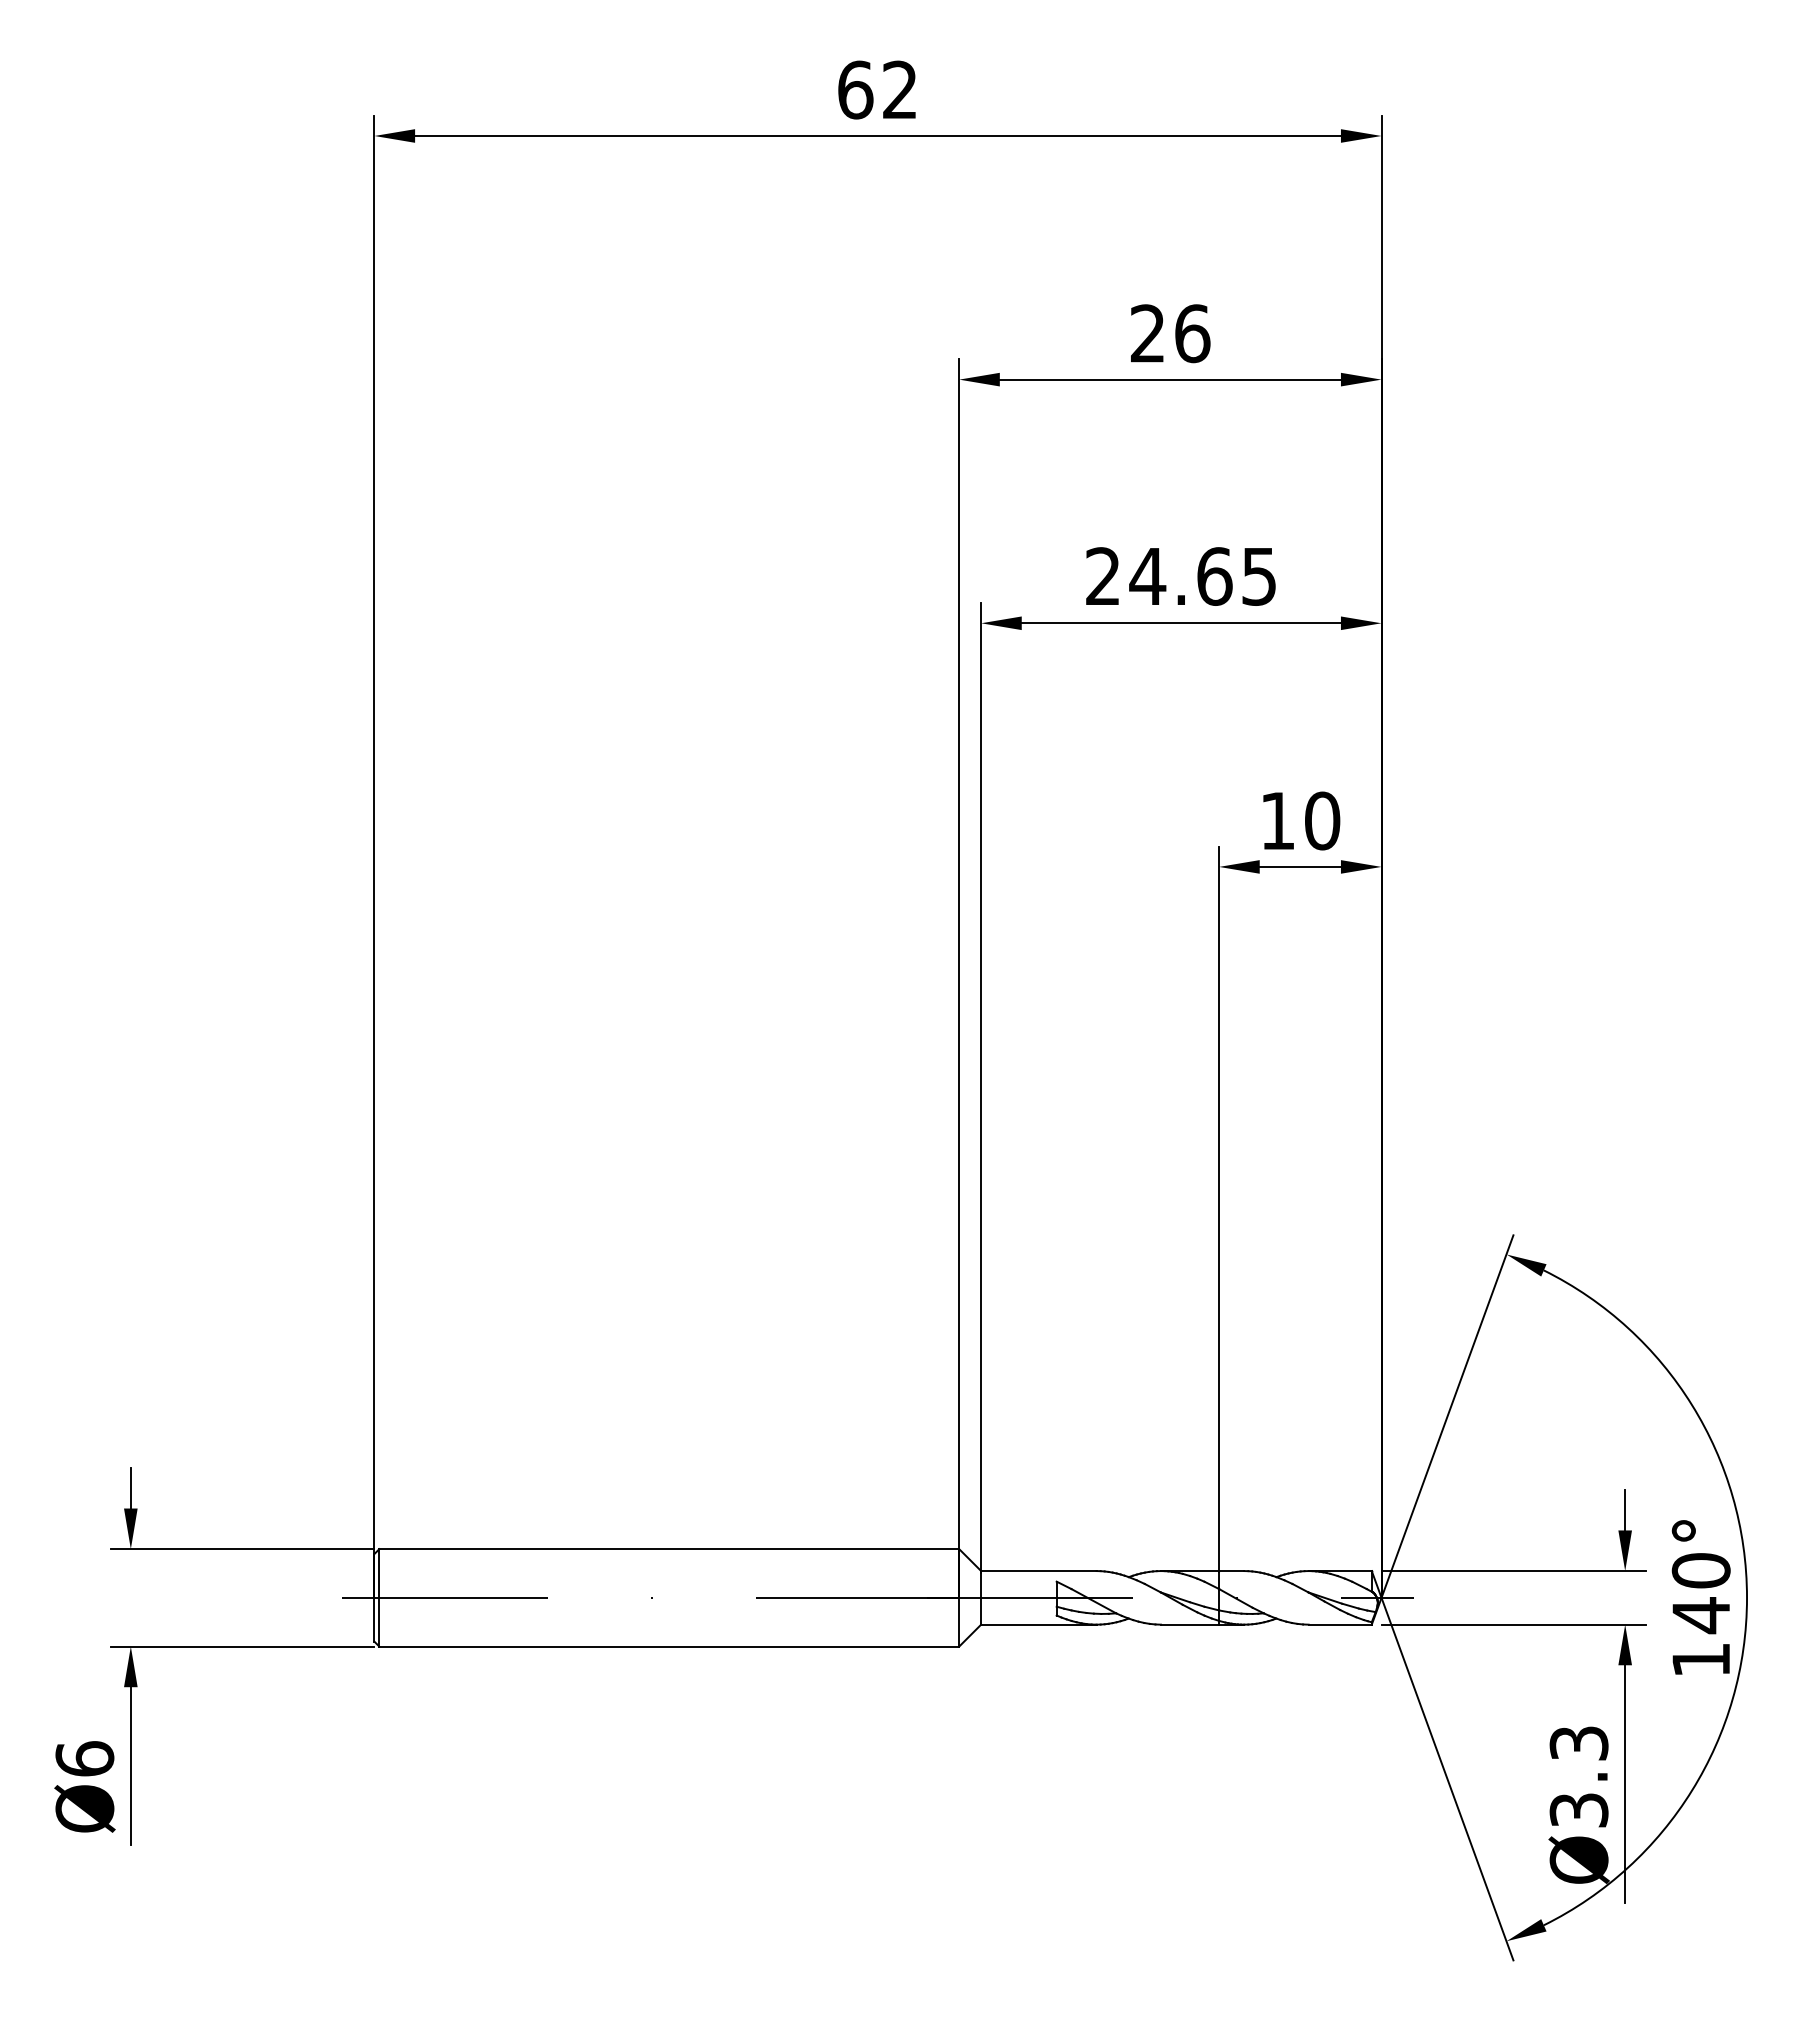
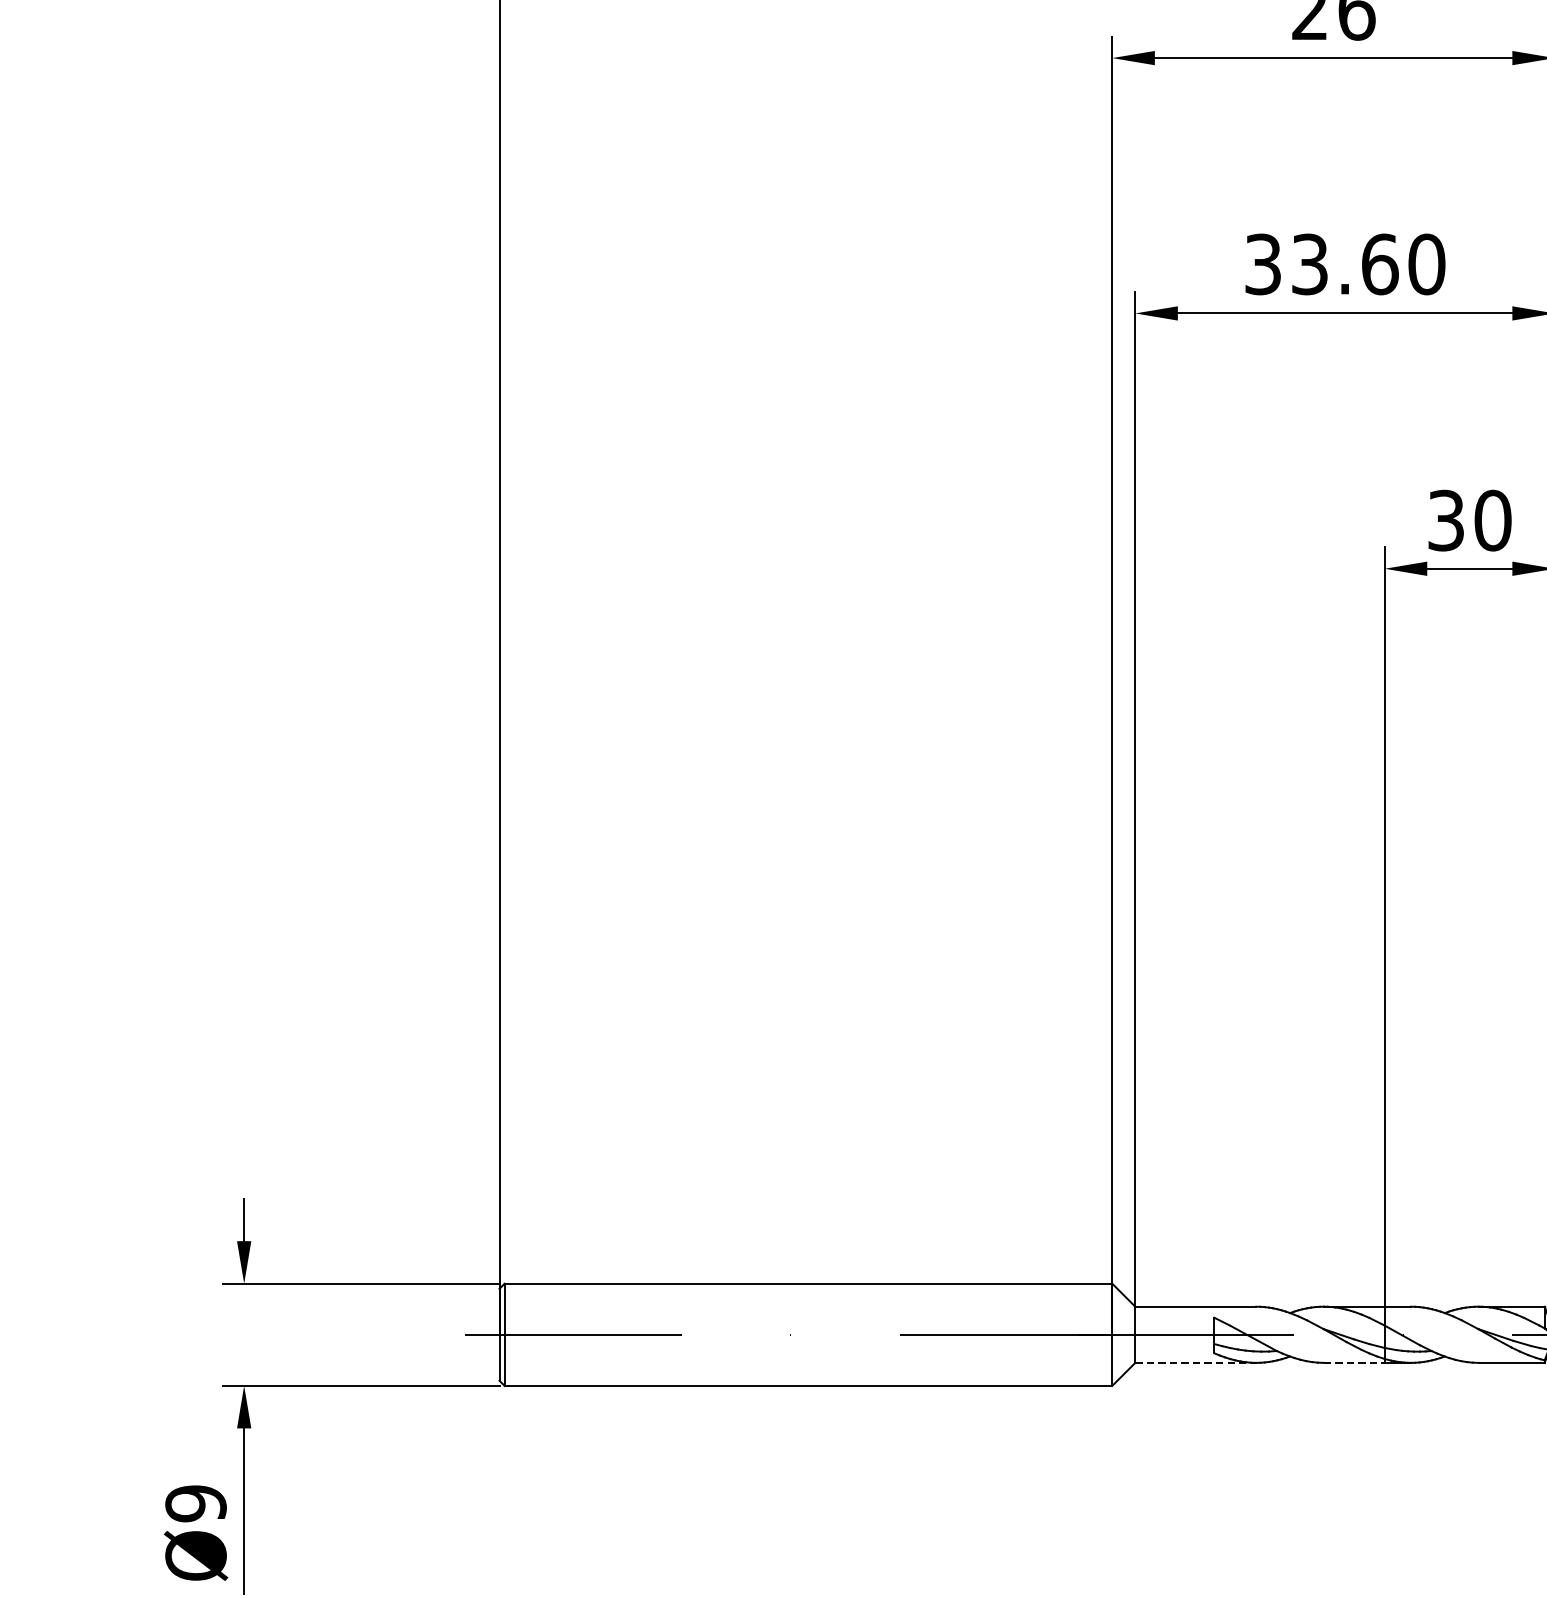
text: (1181, 576) -> (1345, 264), 24.65 -> 33.60
text: (1277, 820) -> (1445, 520), 10 -> 30
line: (1038, 1624) -> (1195, 1362), solid -> dashed
line: (1190, 1624) -> (1354, 1362), solid -> dashed
text: (84, 1758) -> (195, 1503), Ø6 -> Ø9

